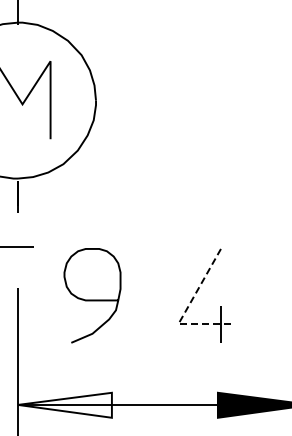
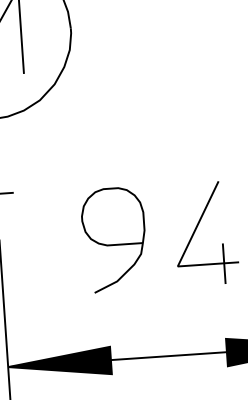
curve: (92, 299) -> (114, 243), moved
line: (185, 311) -> (184, 252), dashed -> solid
fill: (64, 404) -> (59, 363), added

